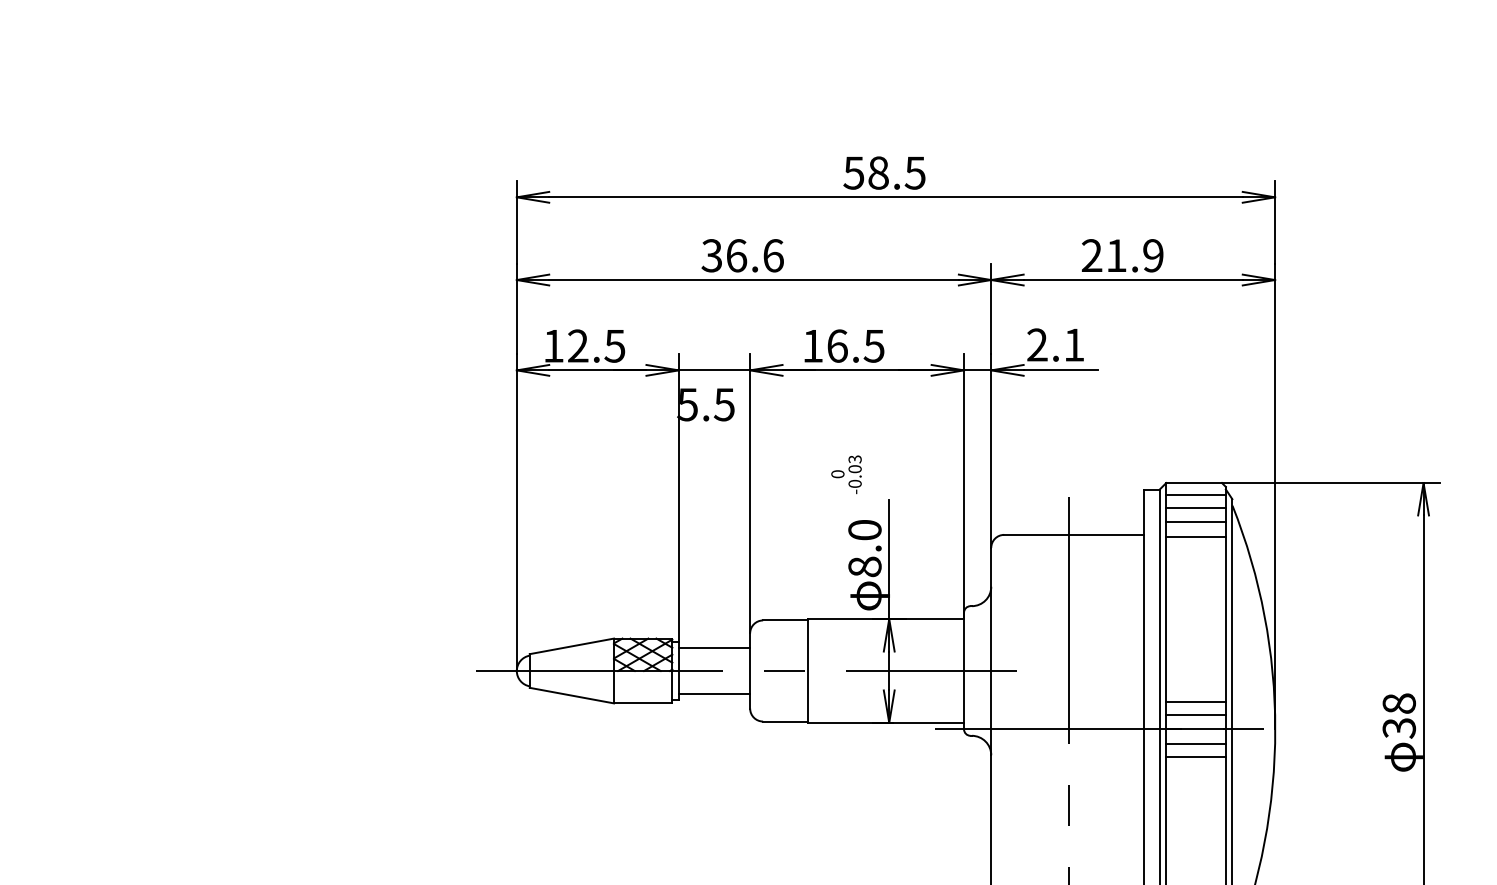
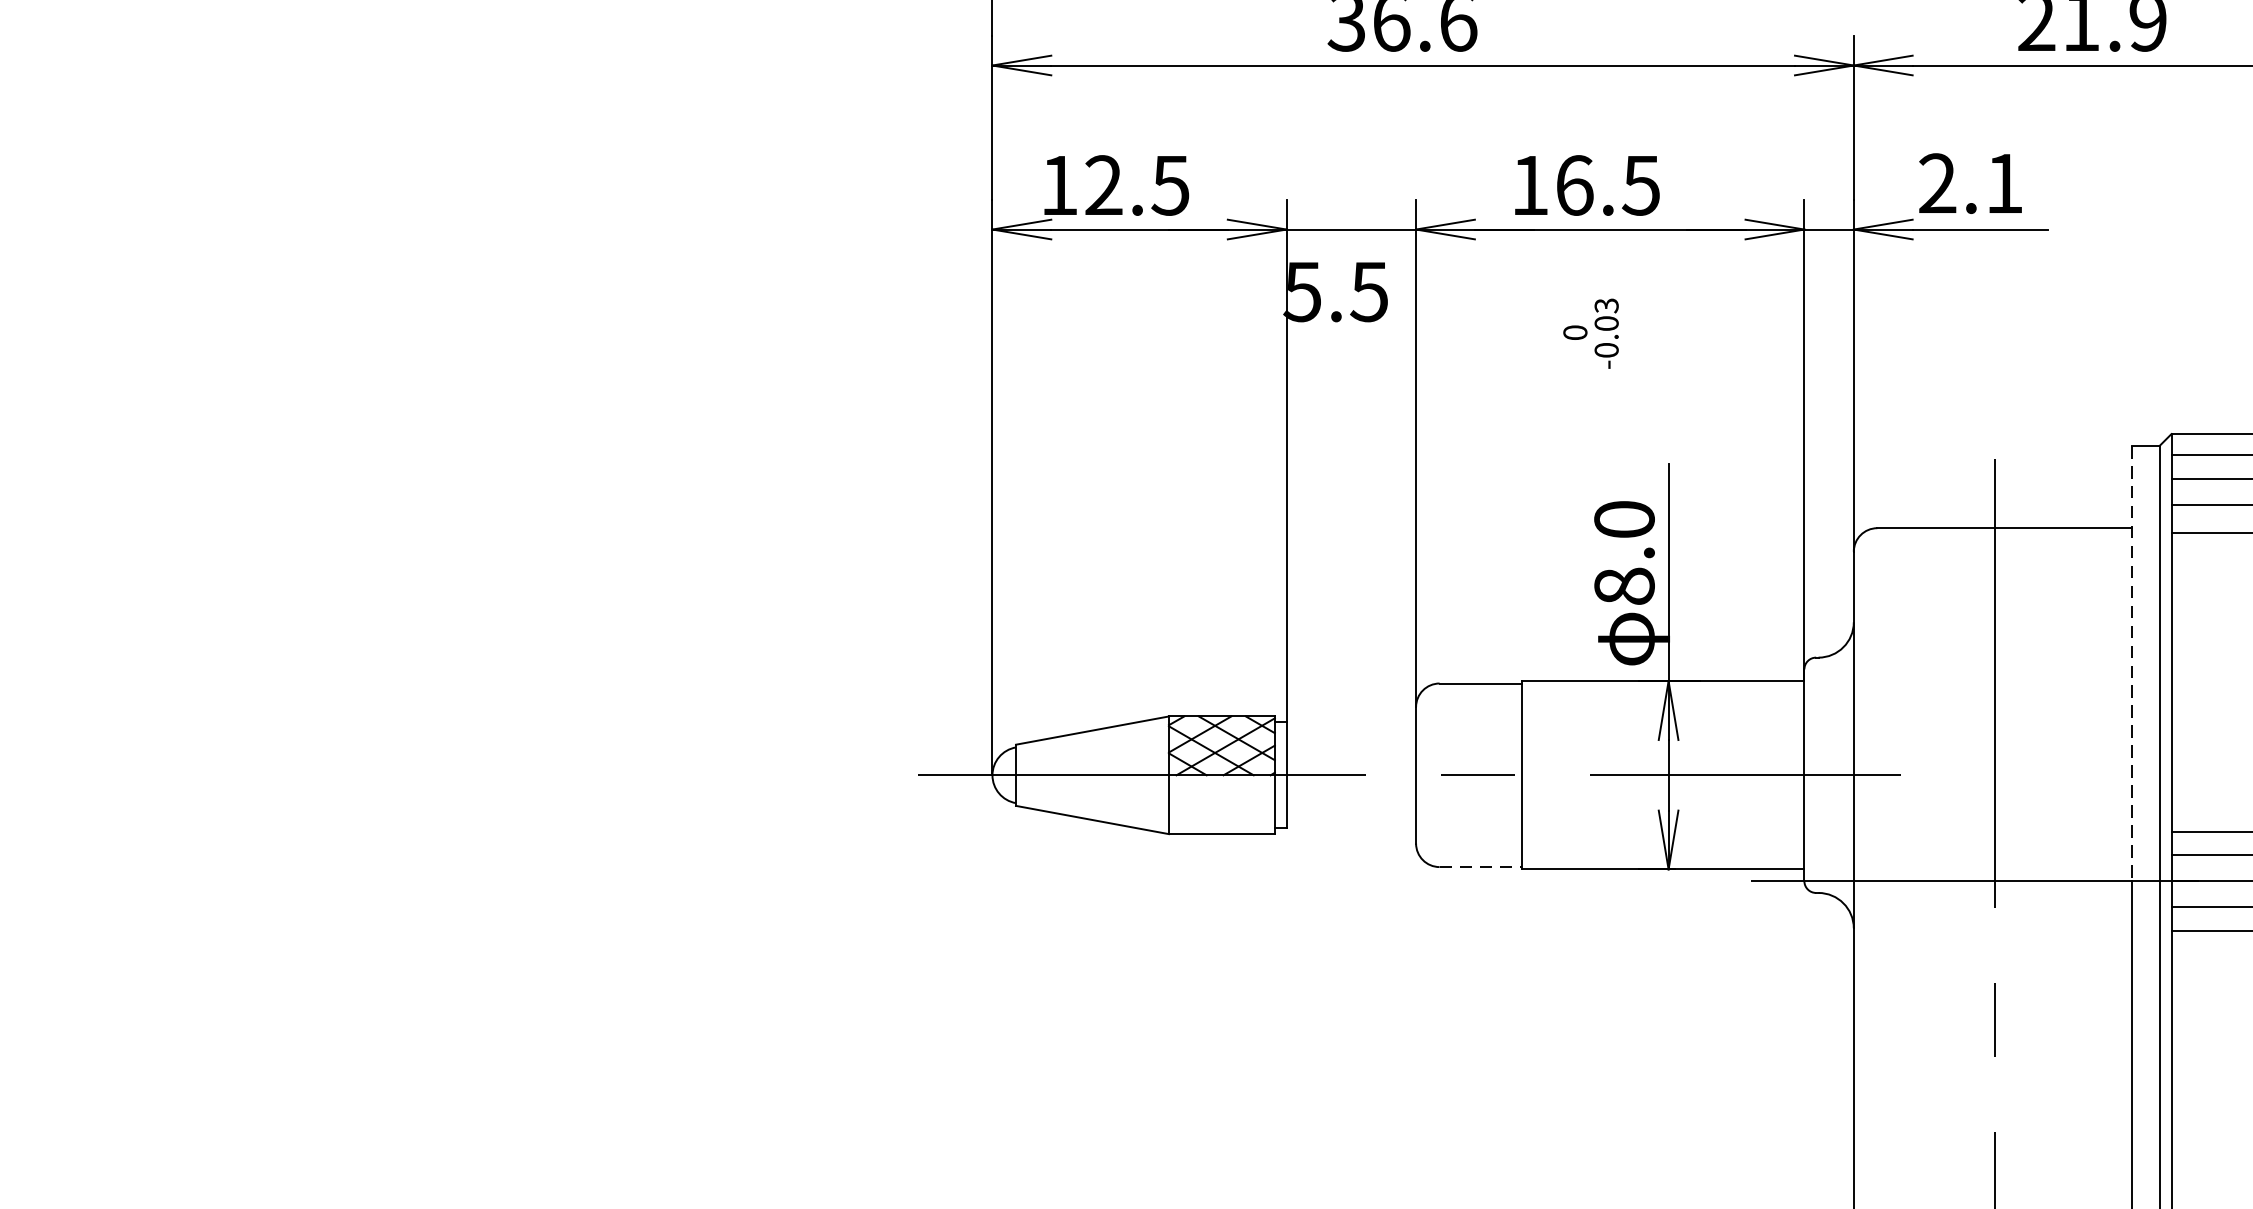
text: (846, 474) -> (1590, 333), moved
line: (1144, 609) -> (2132, 663), solid -> dashed
line: (714, 648) -> (1351, 734), removed
line: (714, 693) -> (1351, 816), removed
line: (785, 721) -> (1480, 866), solid -> dashed

